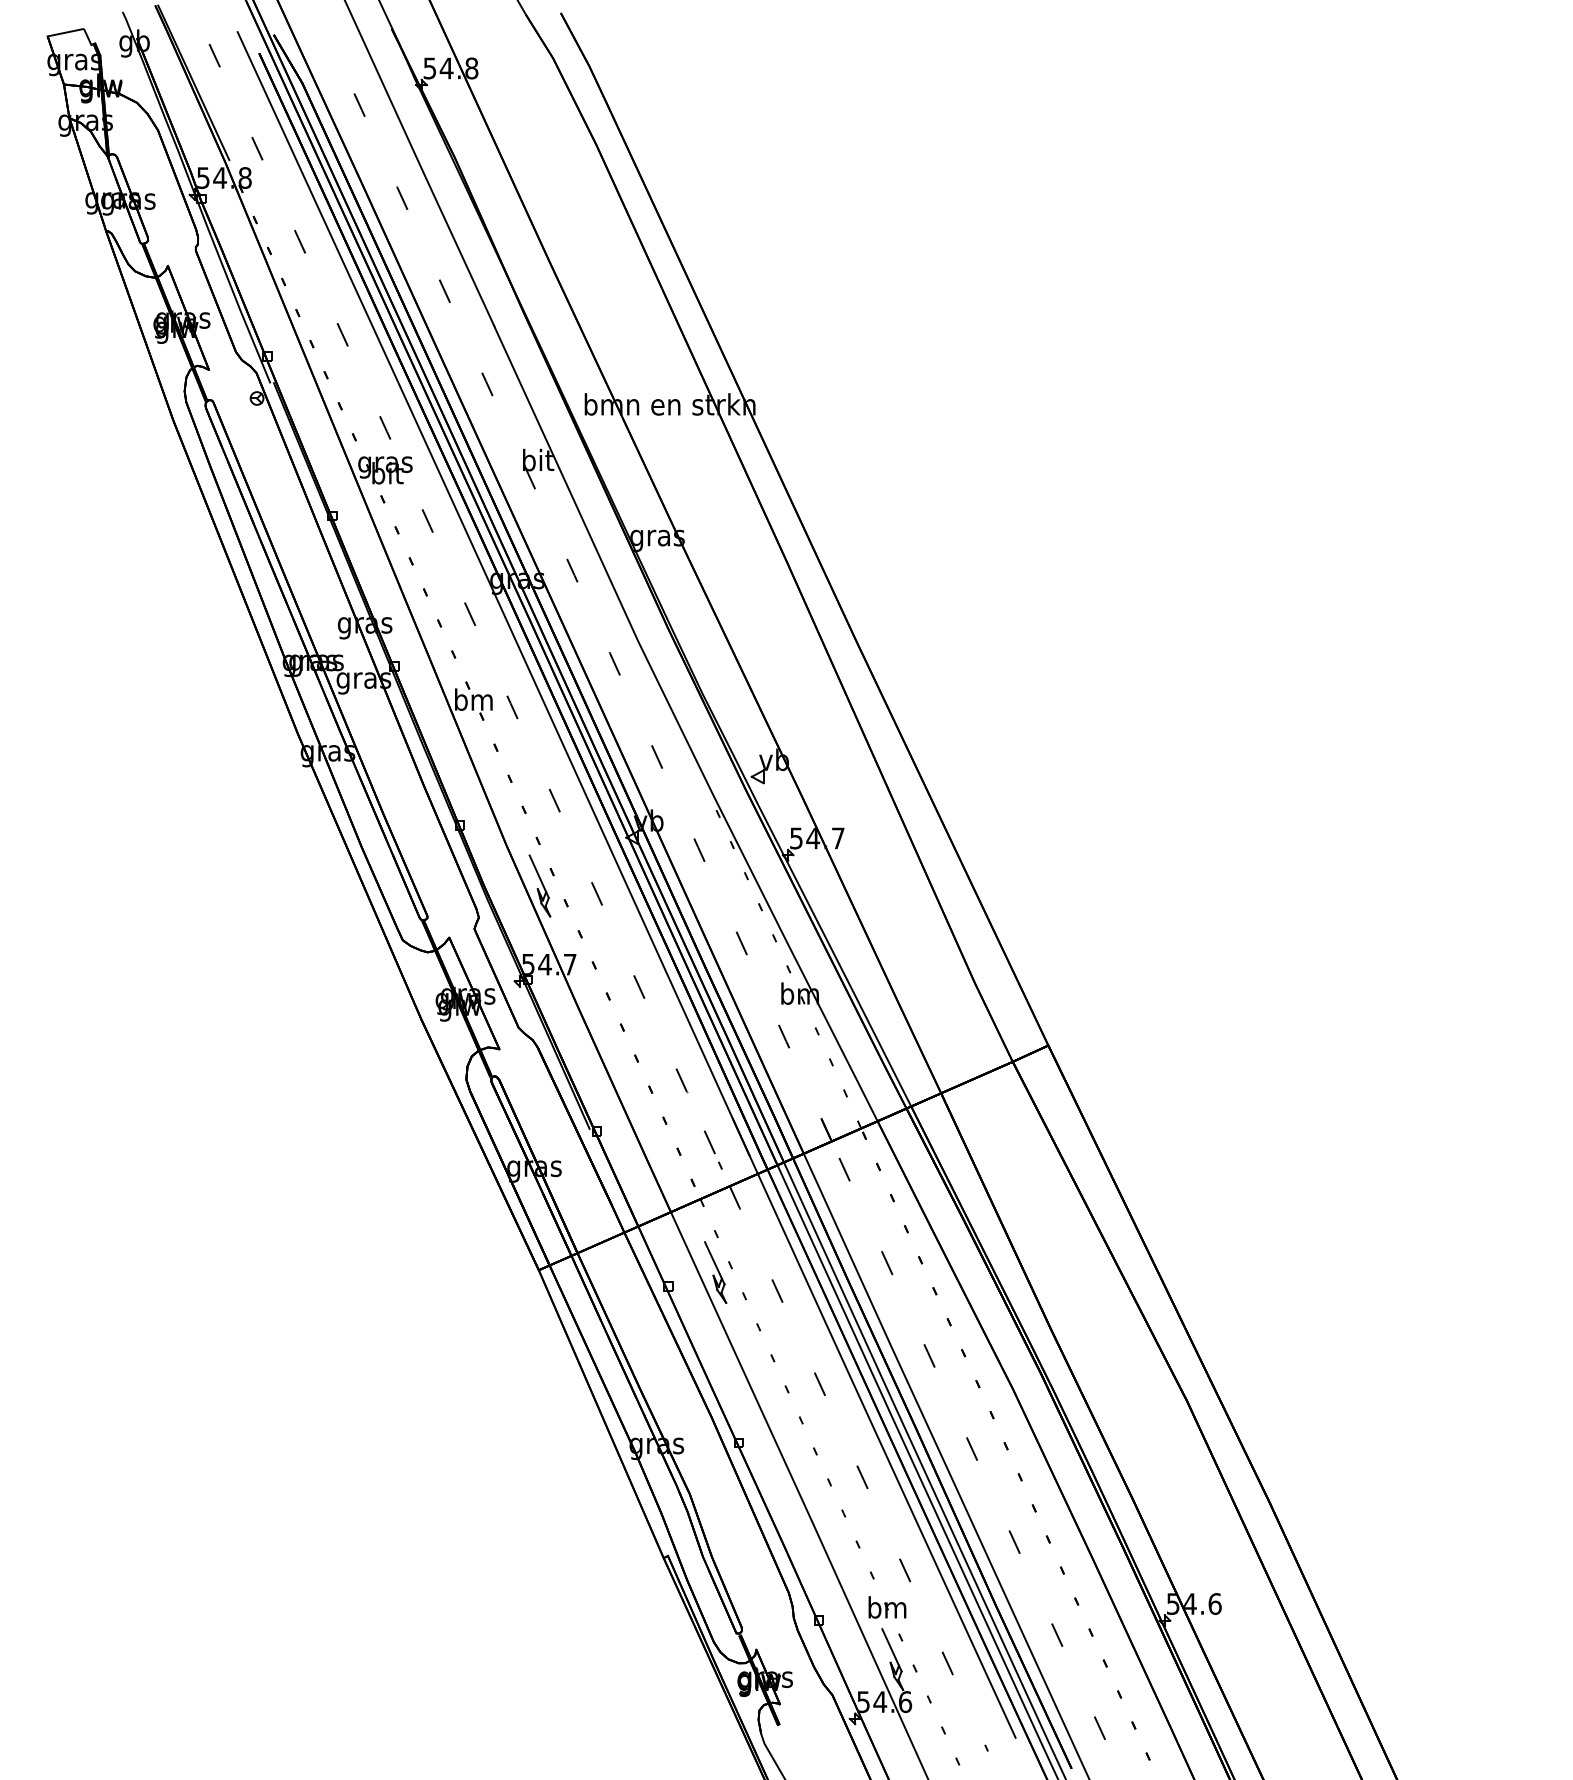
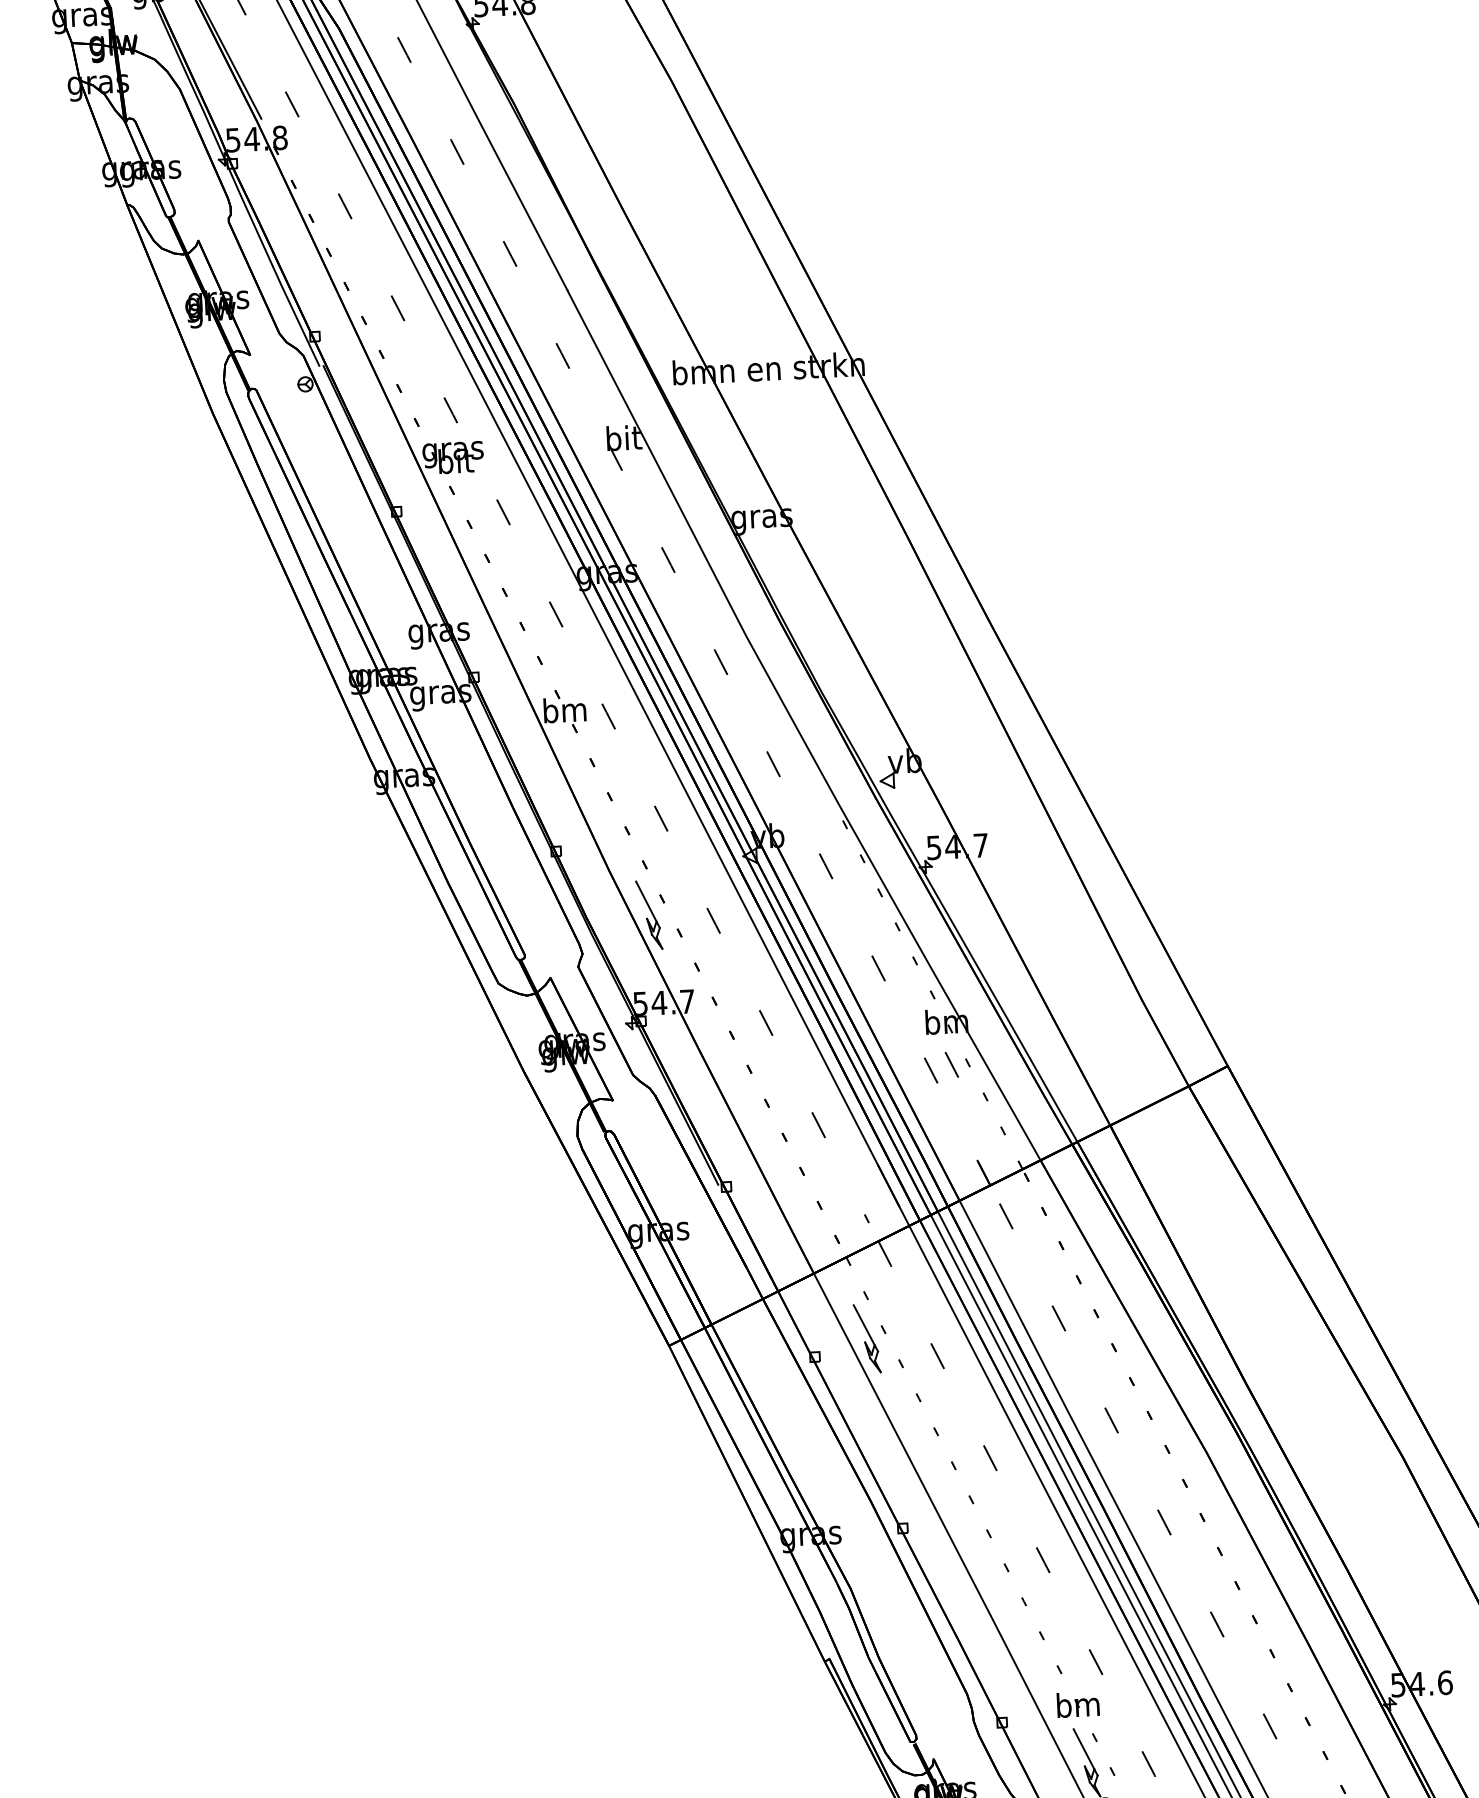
line: (709, 1142) -> (951, 1064), moved

